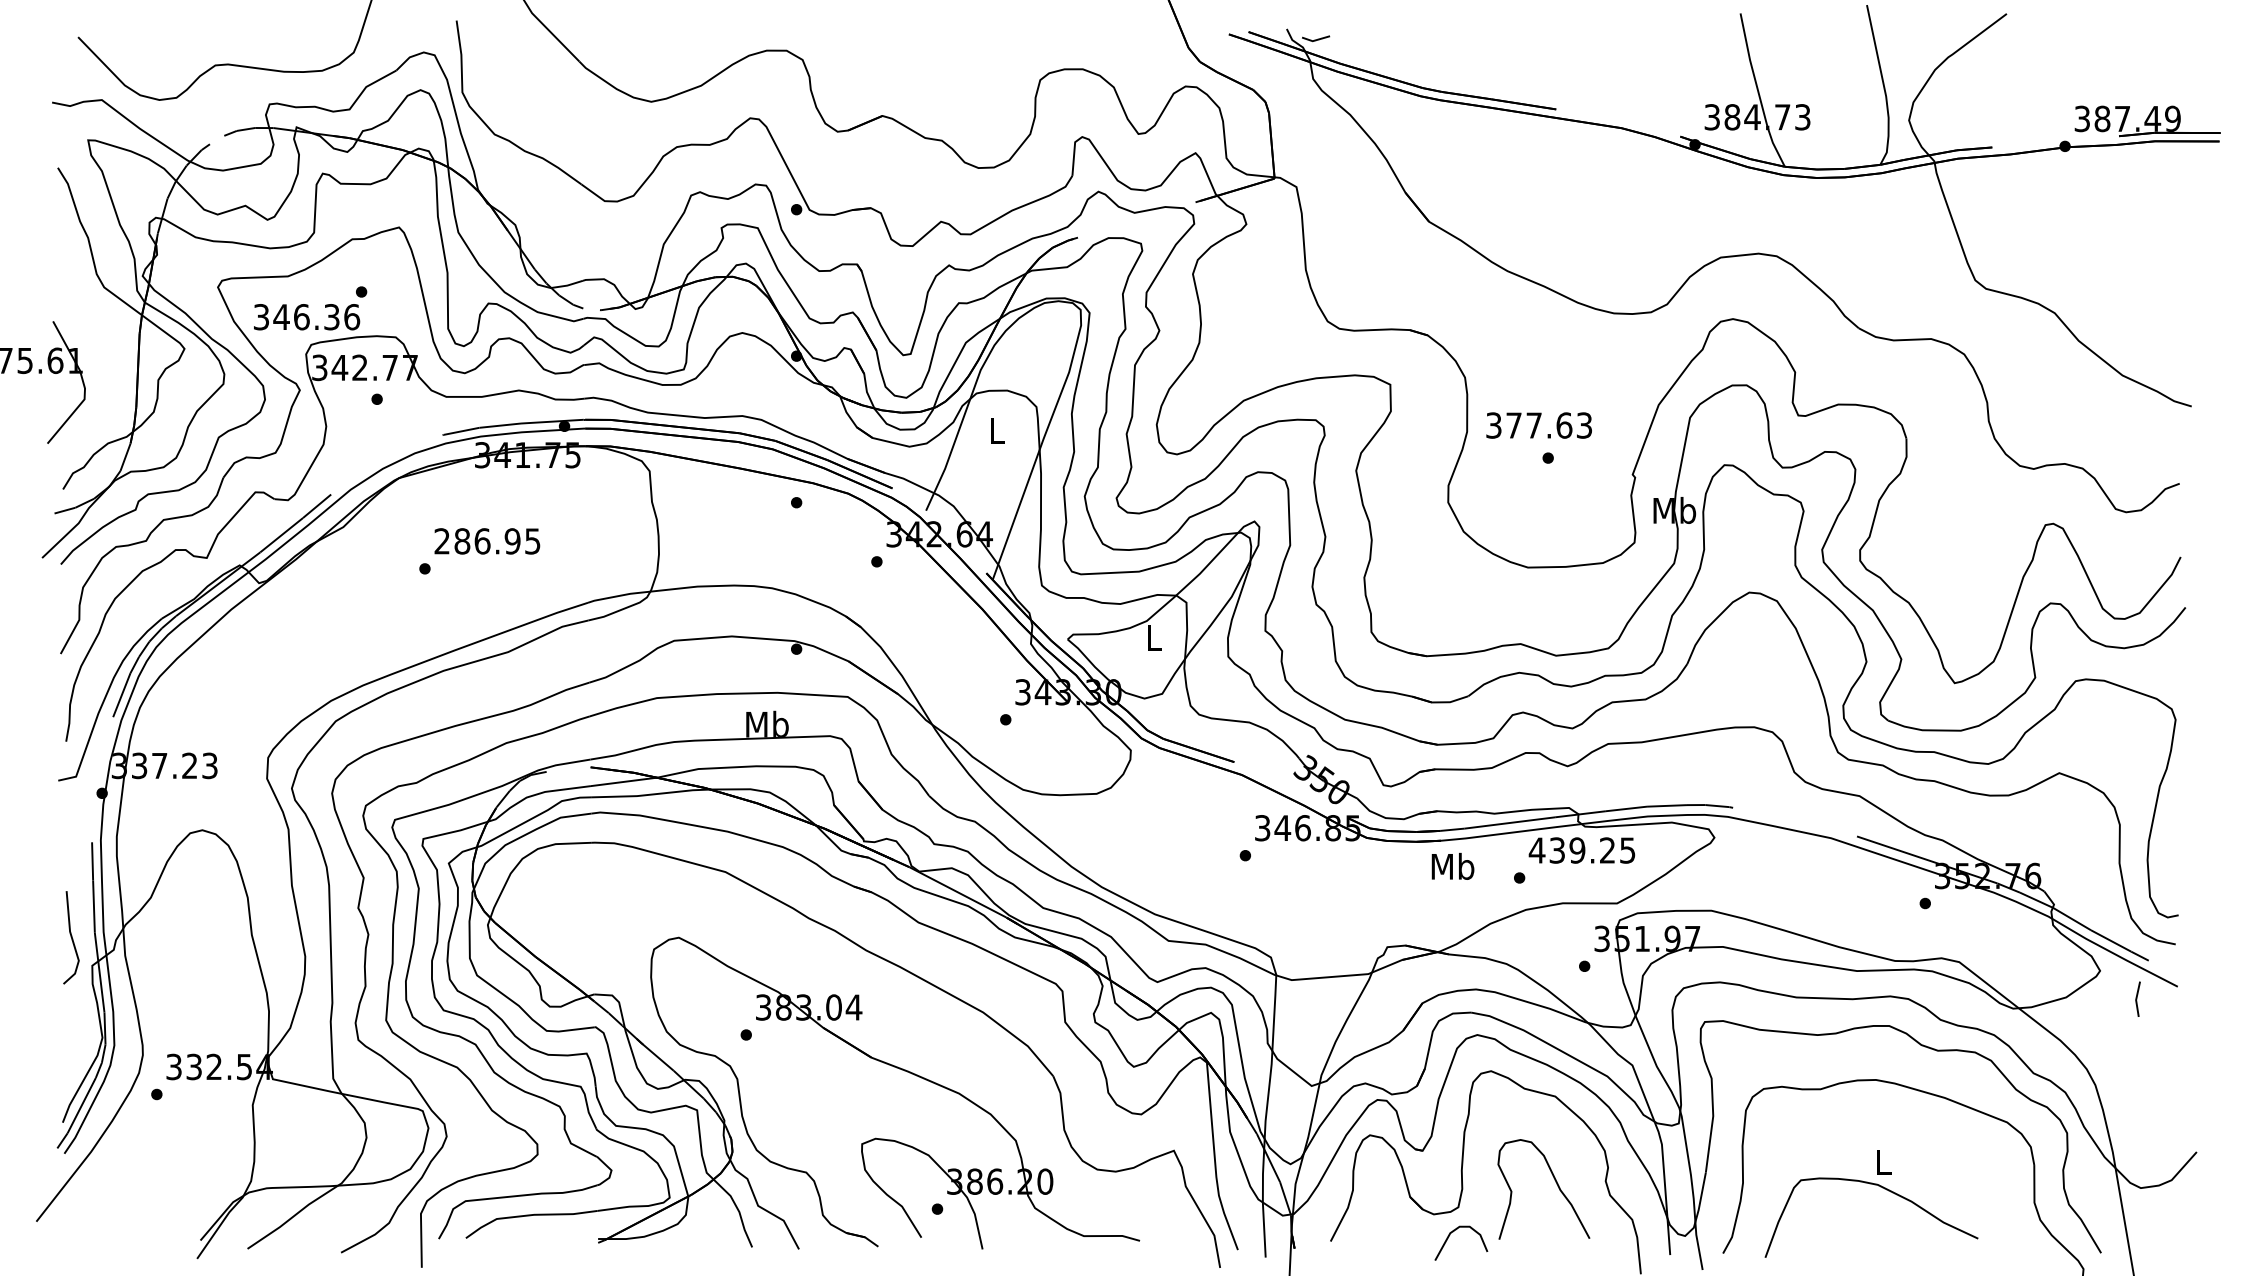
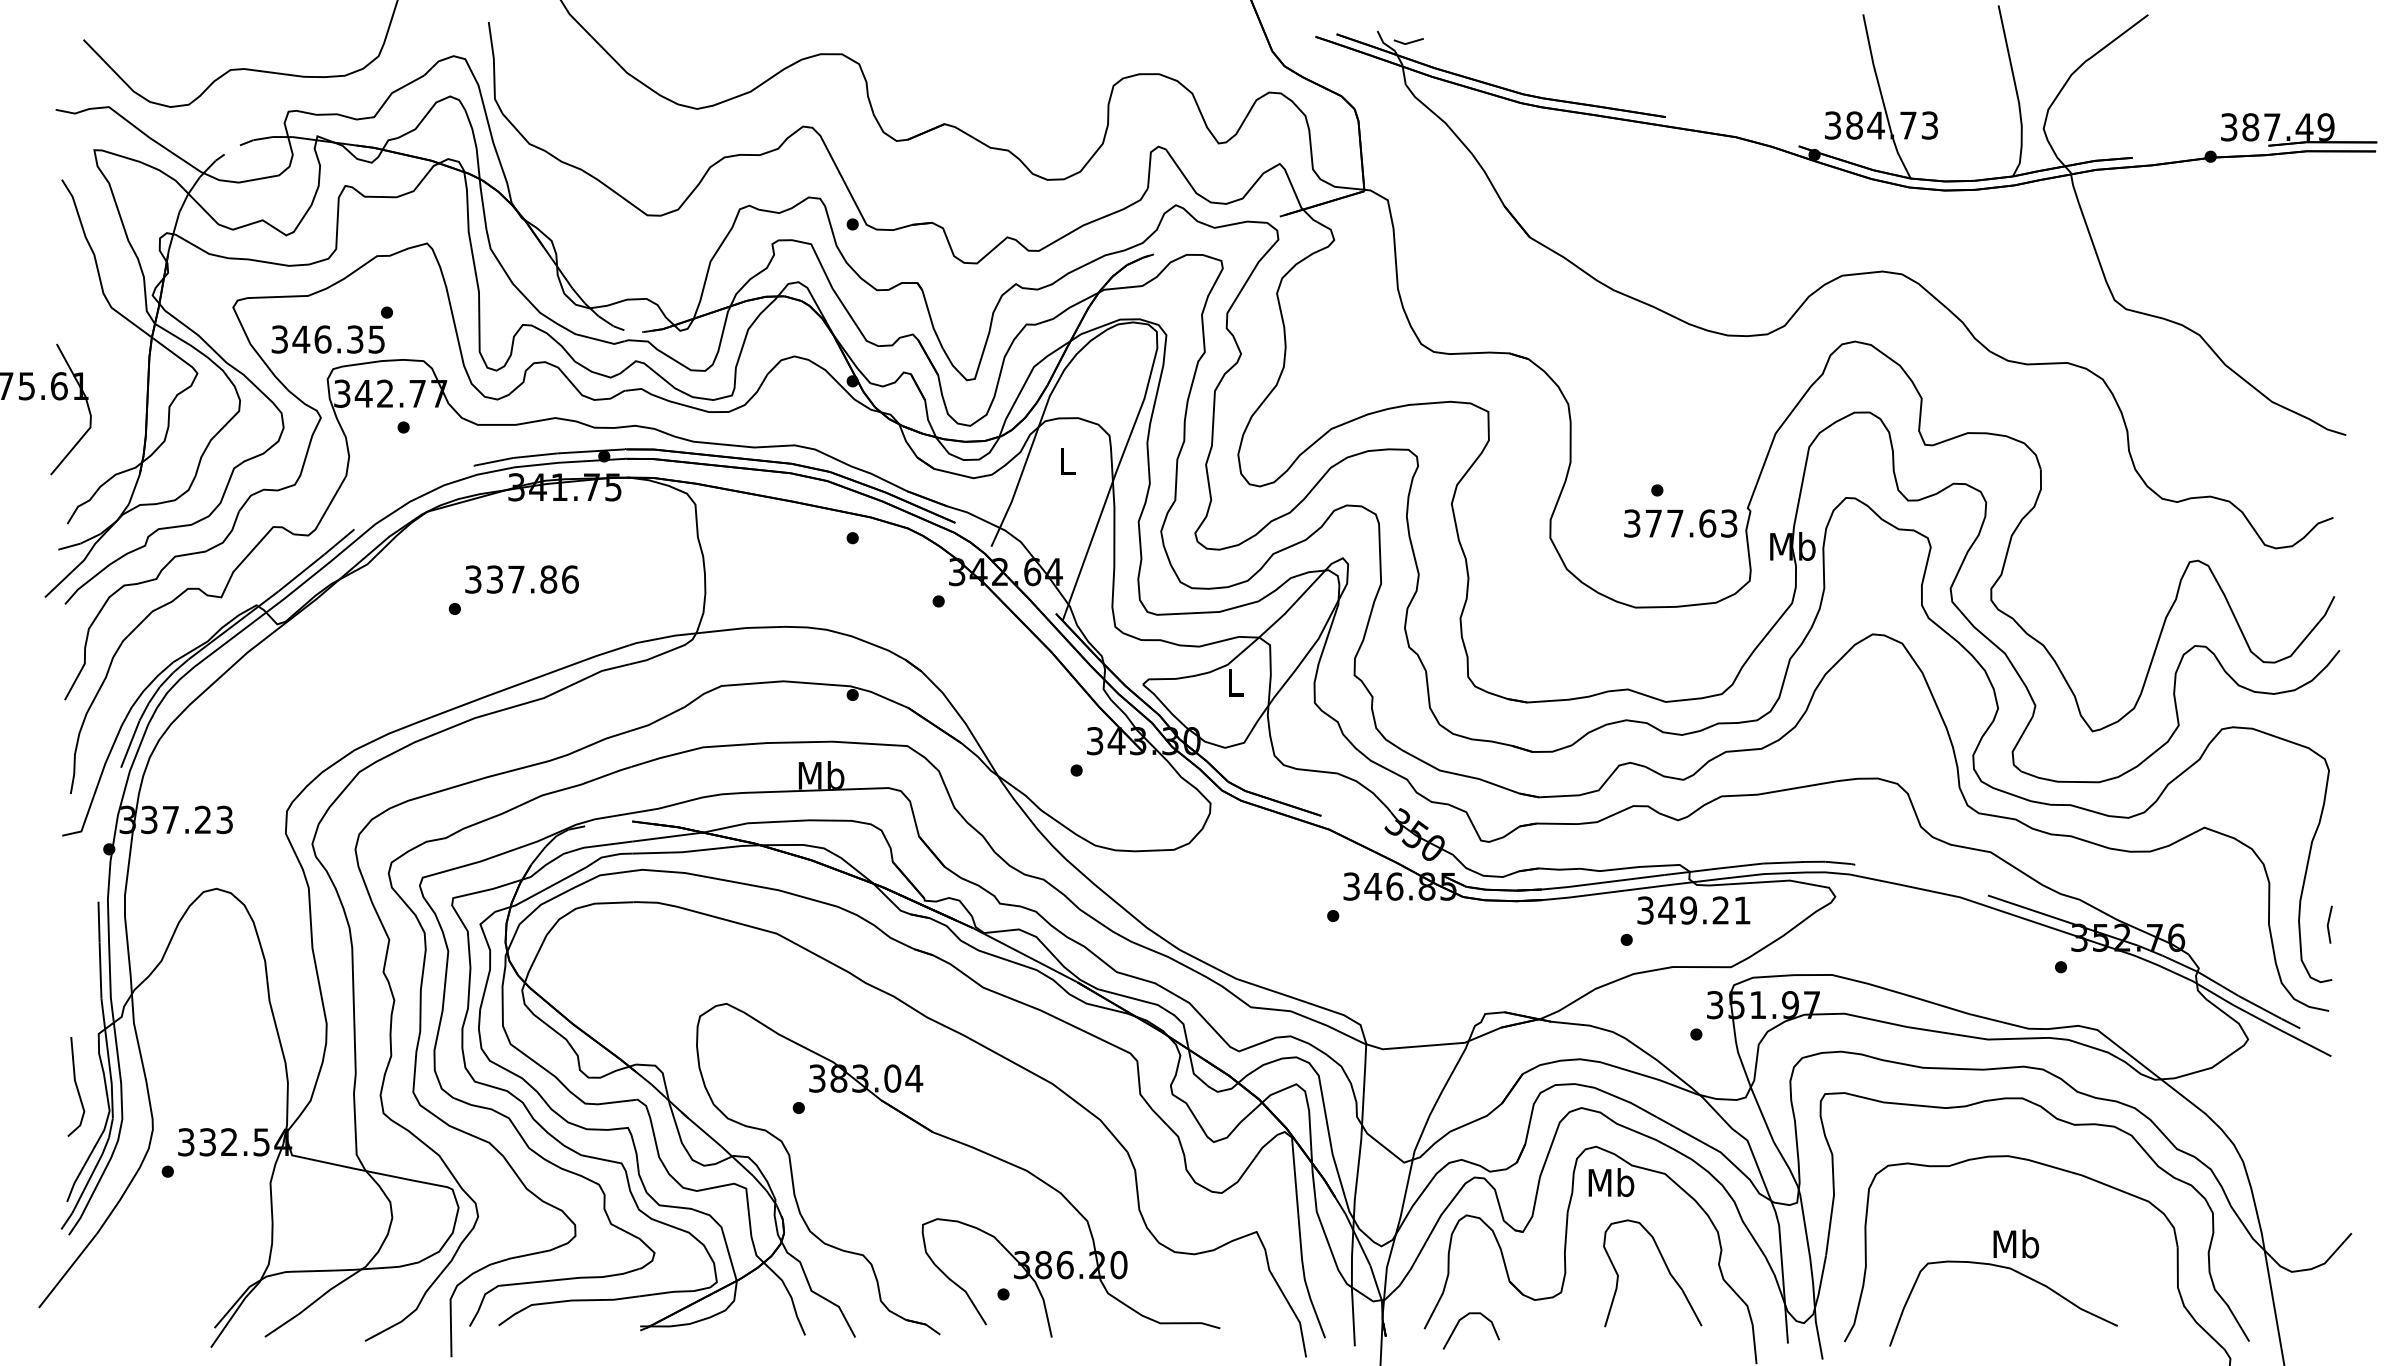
text: (351, 317) -> (376, 339), 346.36 -> 346.35
text: (1539, 425) -> (1680, 523), moved
text: (487, 541) -> (521, 579), 286.95 -> 337.86
text: (1581, 850) -> (1693, 910), 439.25 -> 349.21
text: (1453, 866) -> (1611, 1182), moved
line: (71, 937) -> (76, 1086), moved
line: (2137, 998) -> (2329, 923), moved
text: (1883, 1161) -> (2016, 1243), L -> Mb
curve: (1449, 1237) -> (1458, 1324), moved

